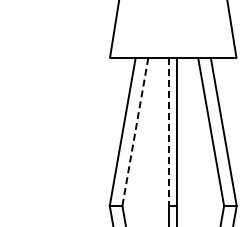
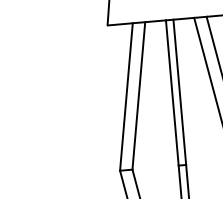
line: (135, 131) -> (138, 95), dashed -> solid
line: (169, 131) -> (172, 92), dashed -> solid

